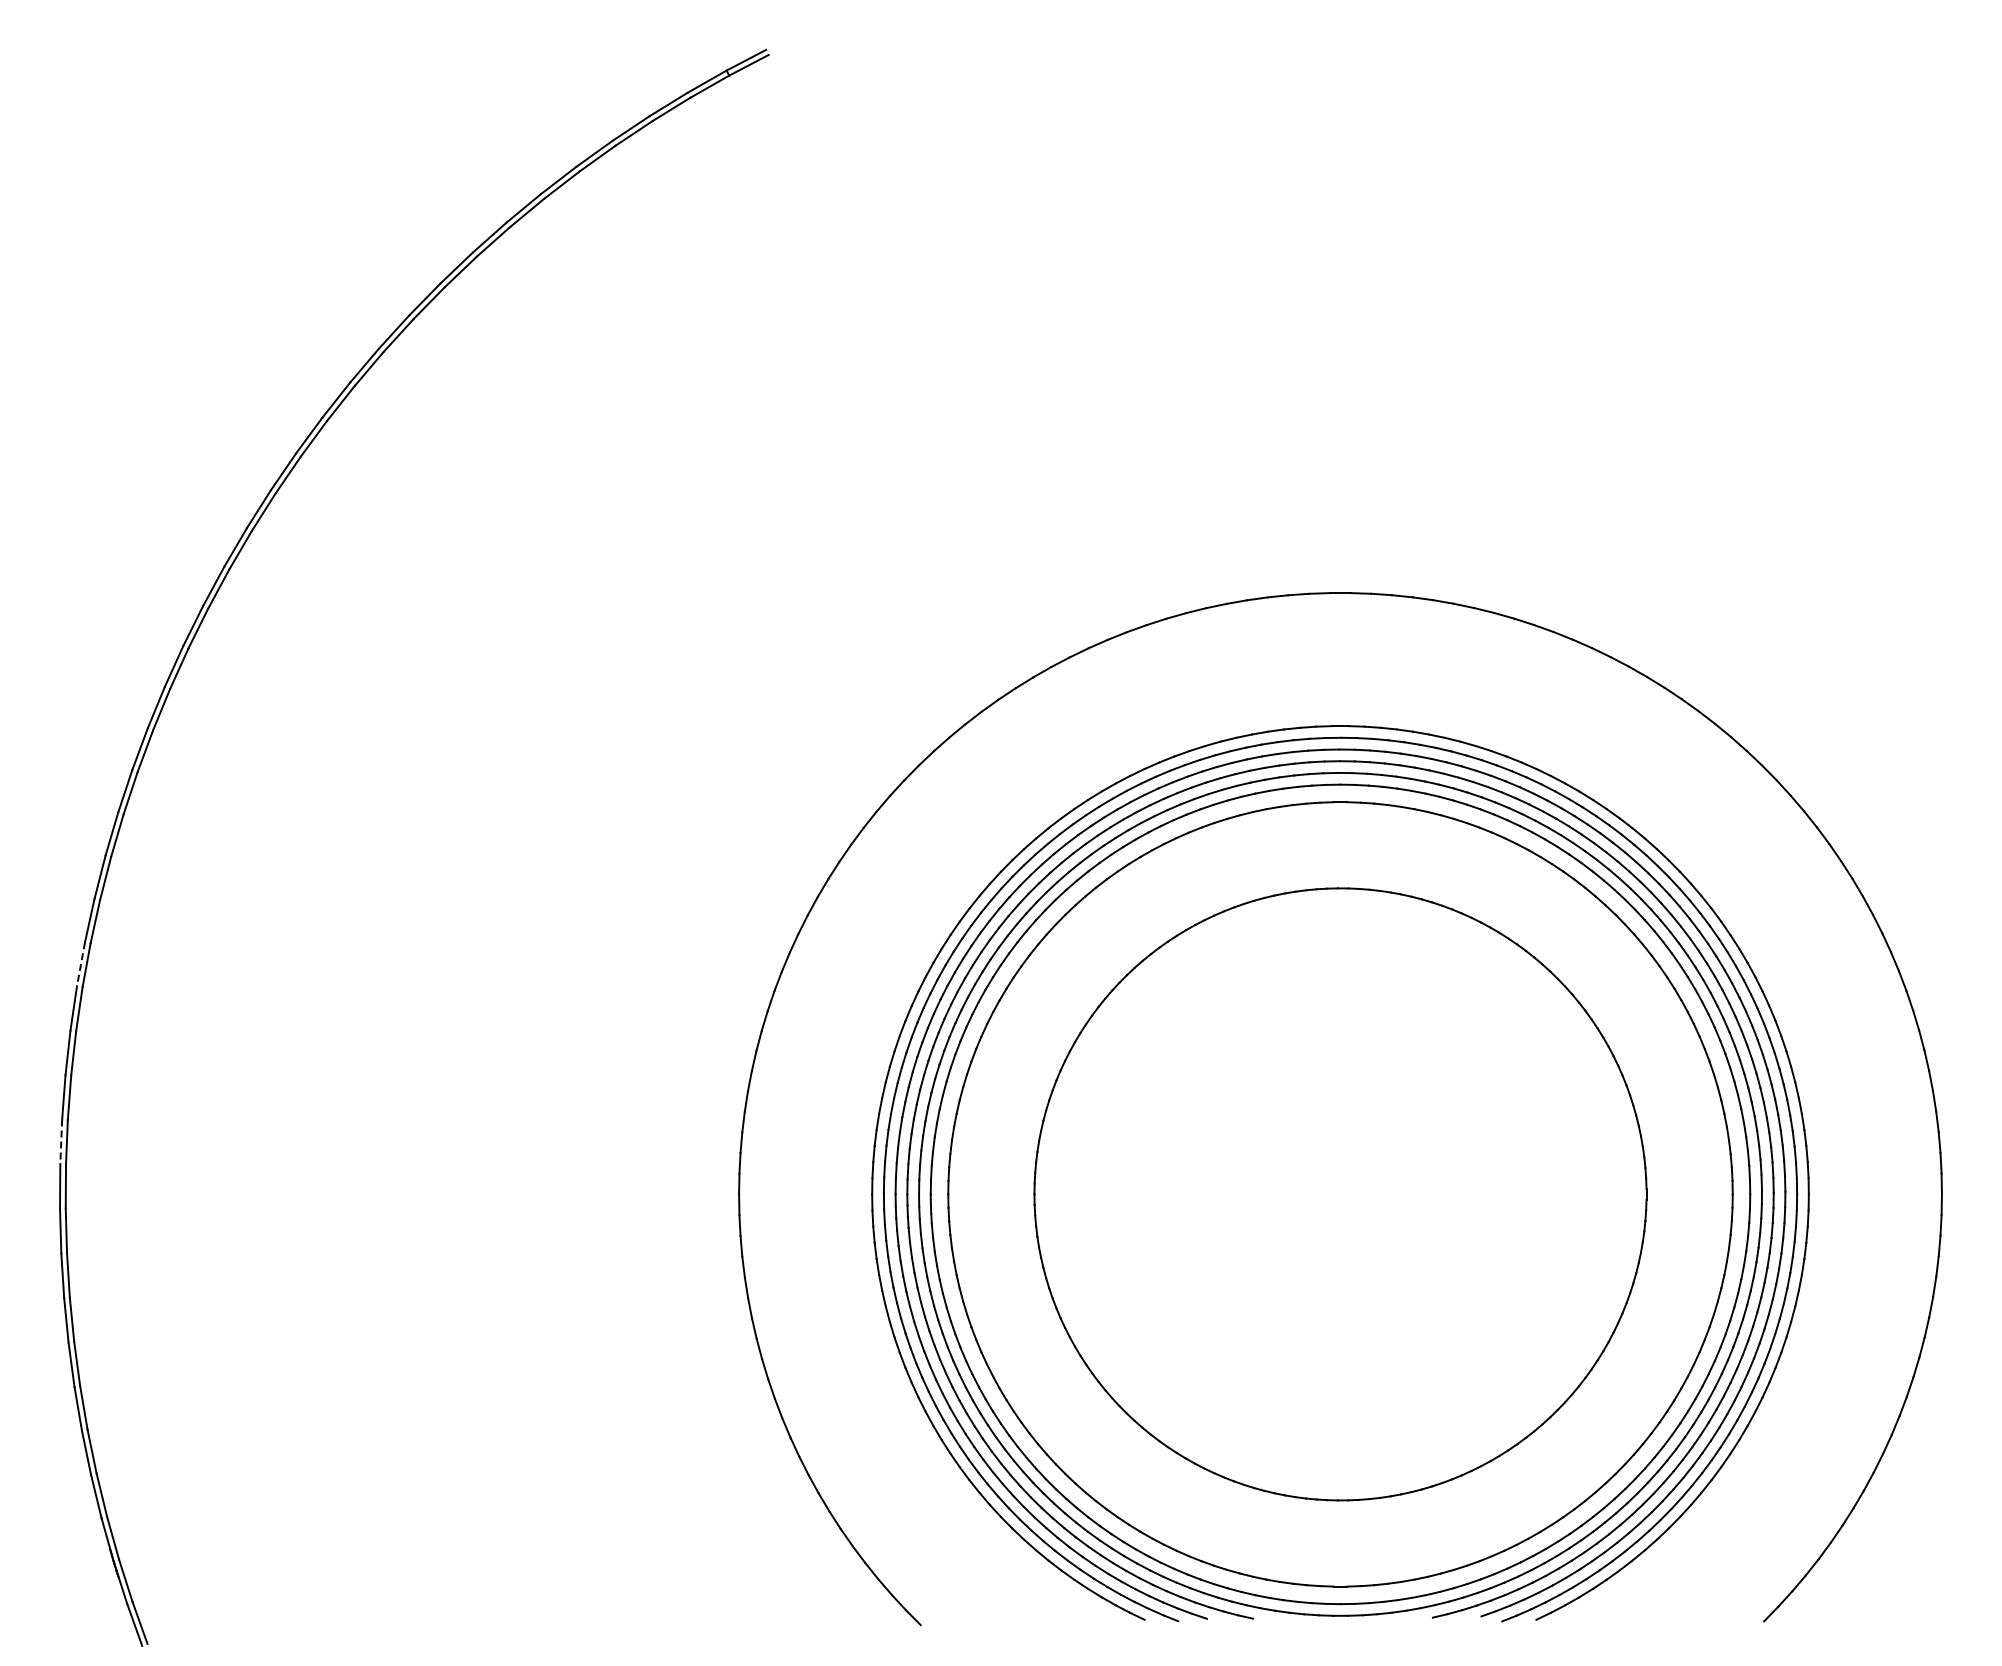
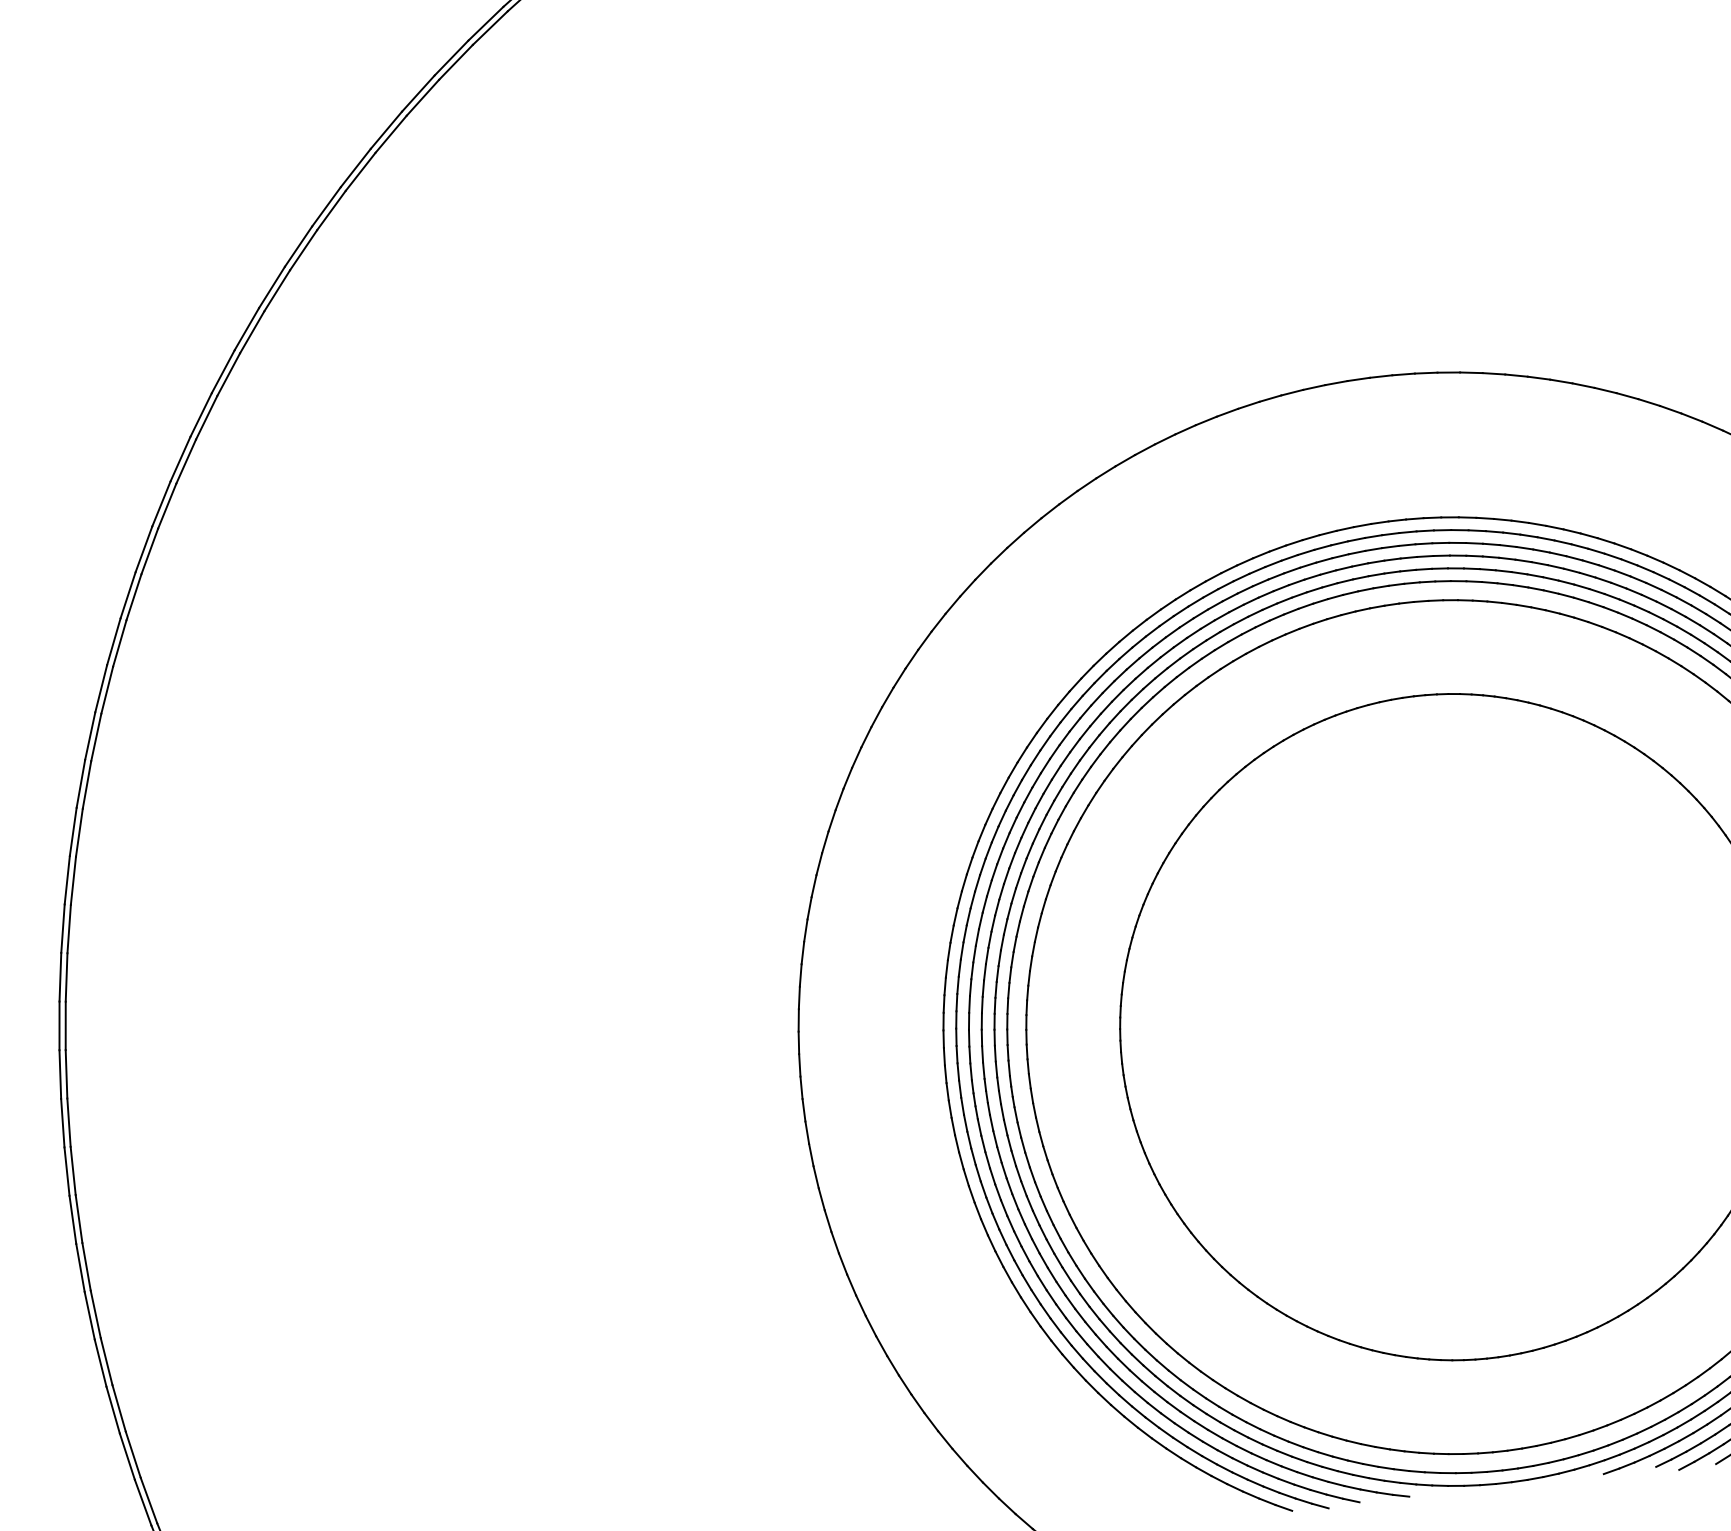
line: (80, 964) -> (62, 928), dashed -> solid
line: (61, 1142) -> (63, 1123), dashed -> solid

